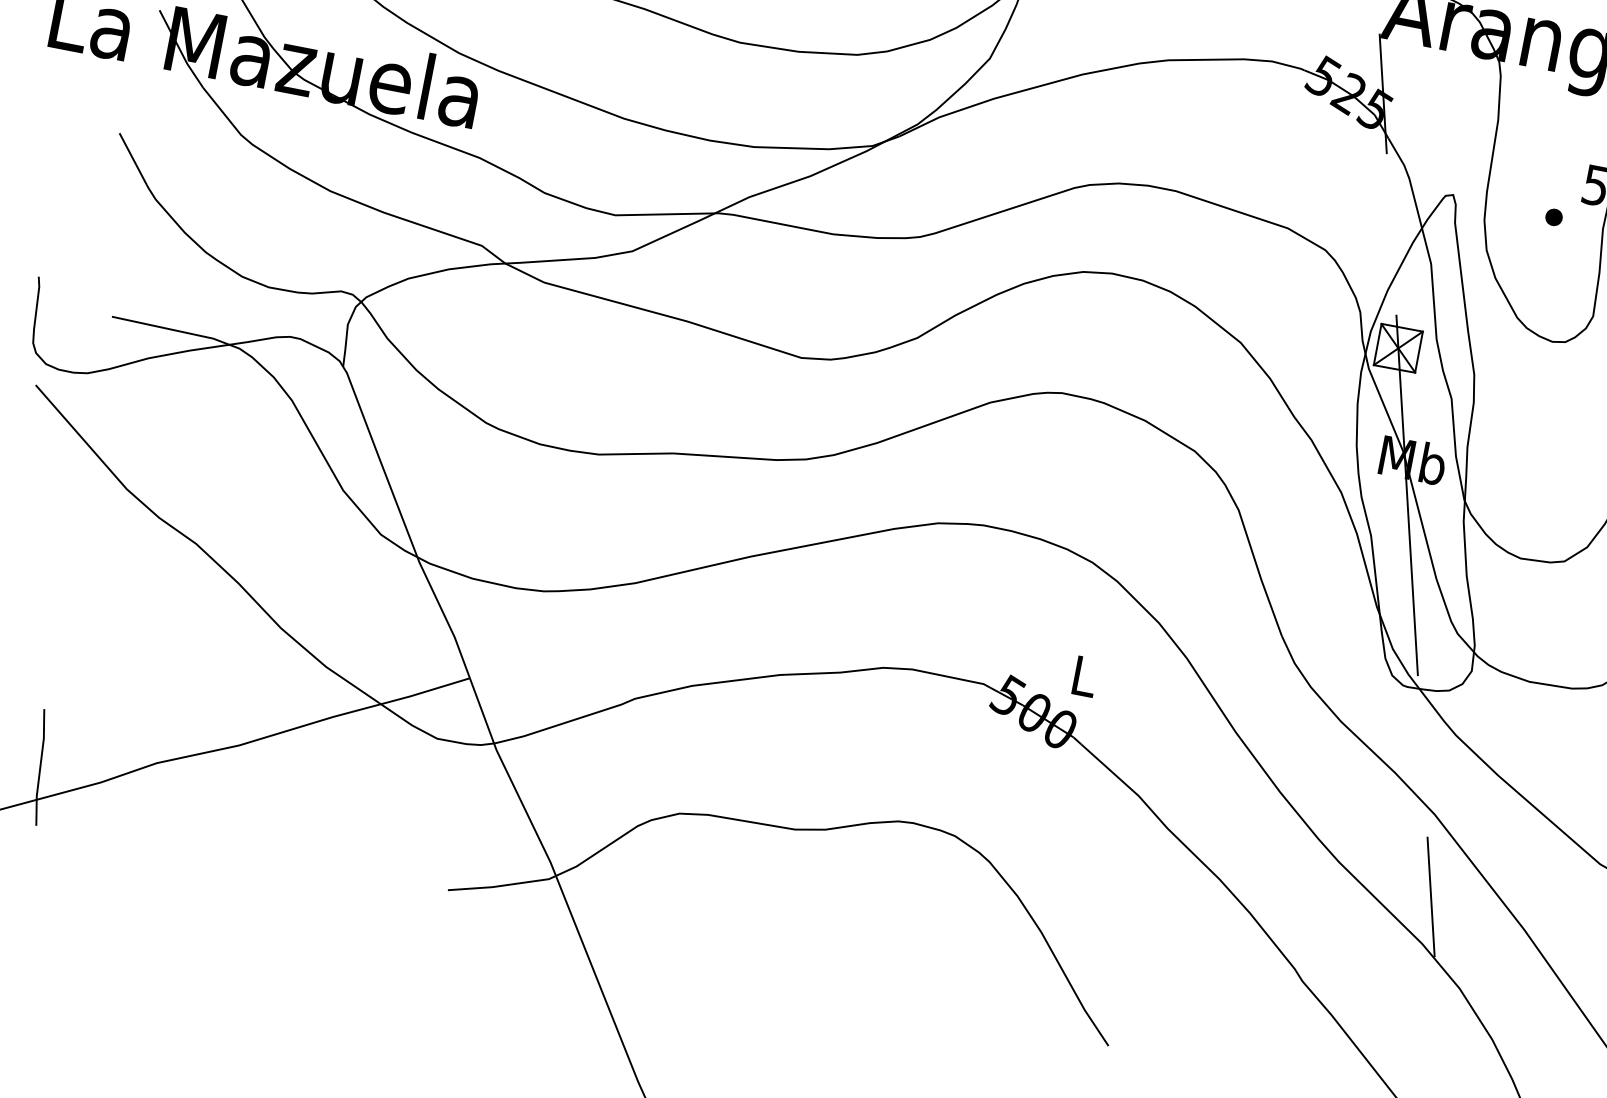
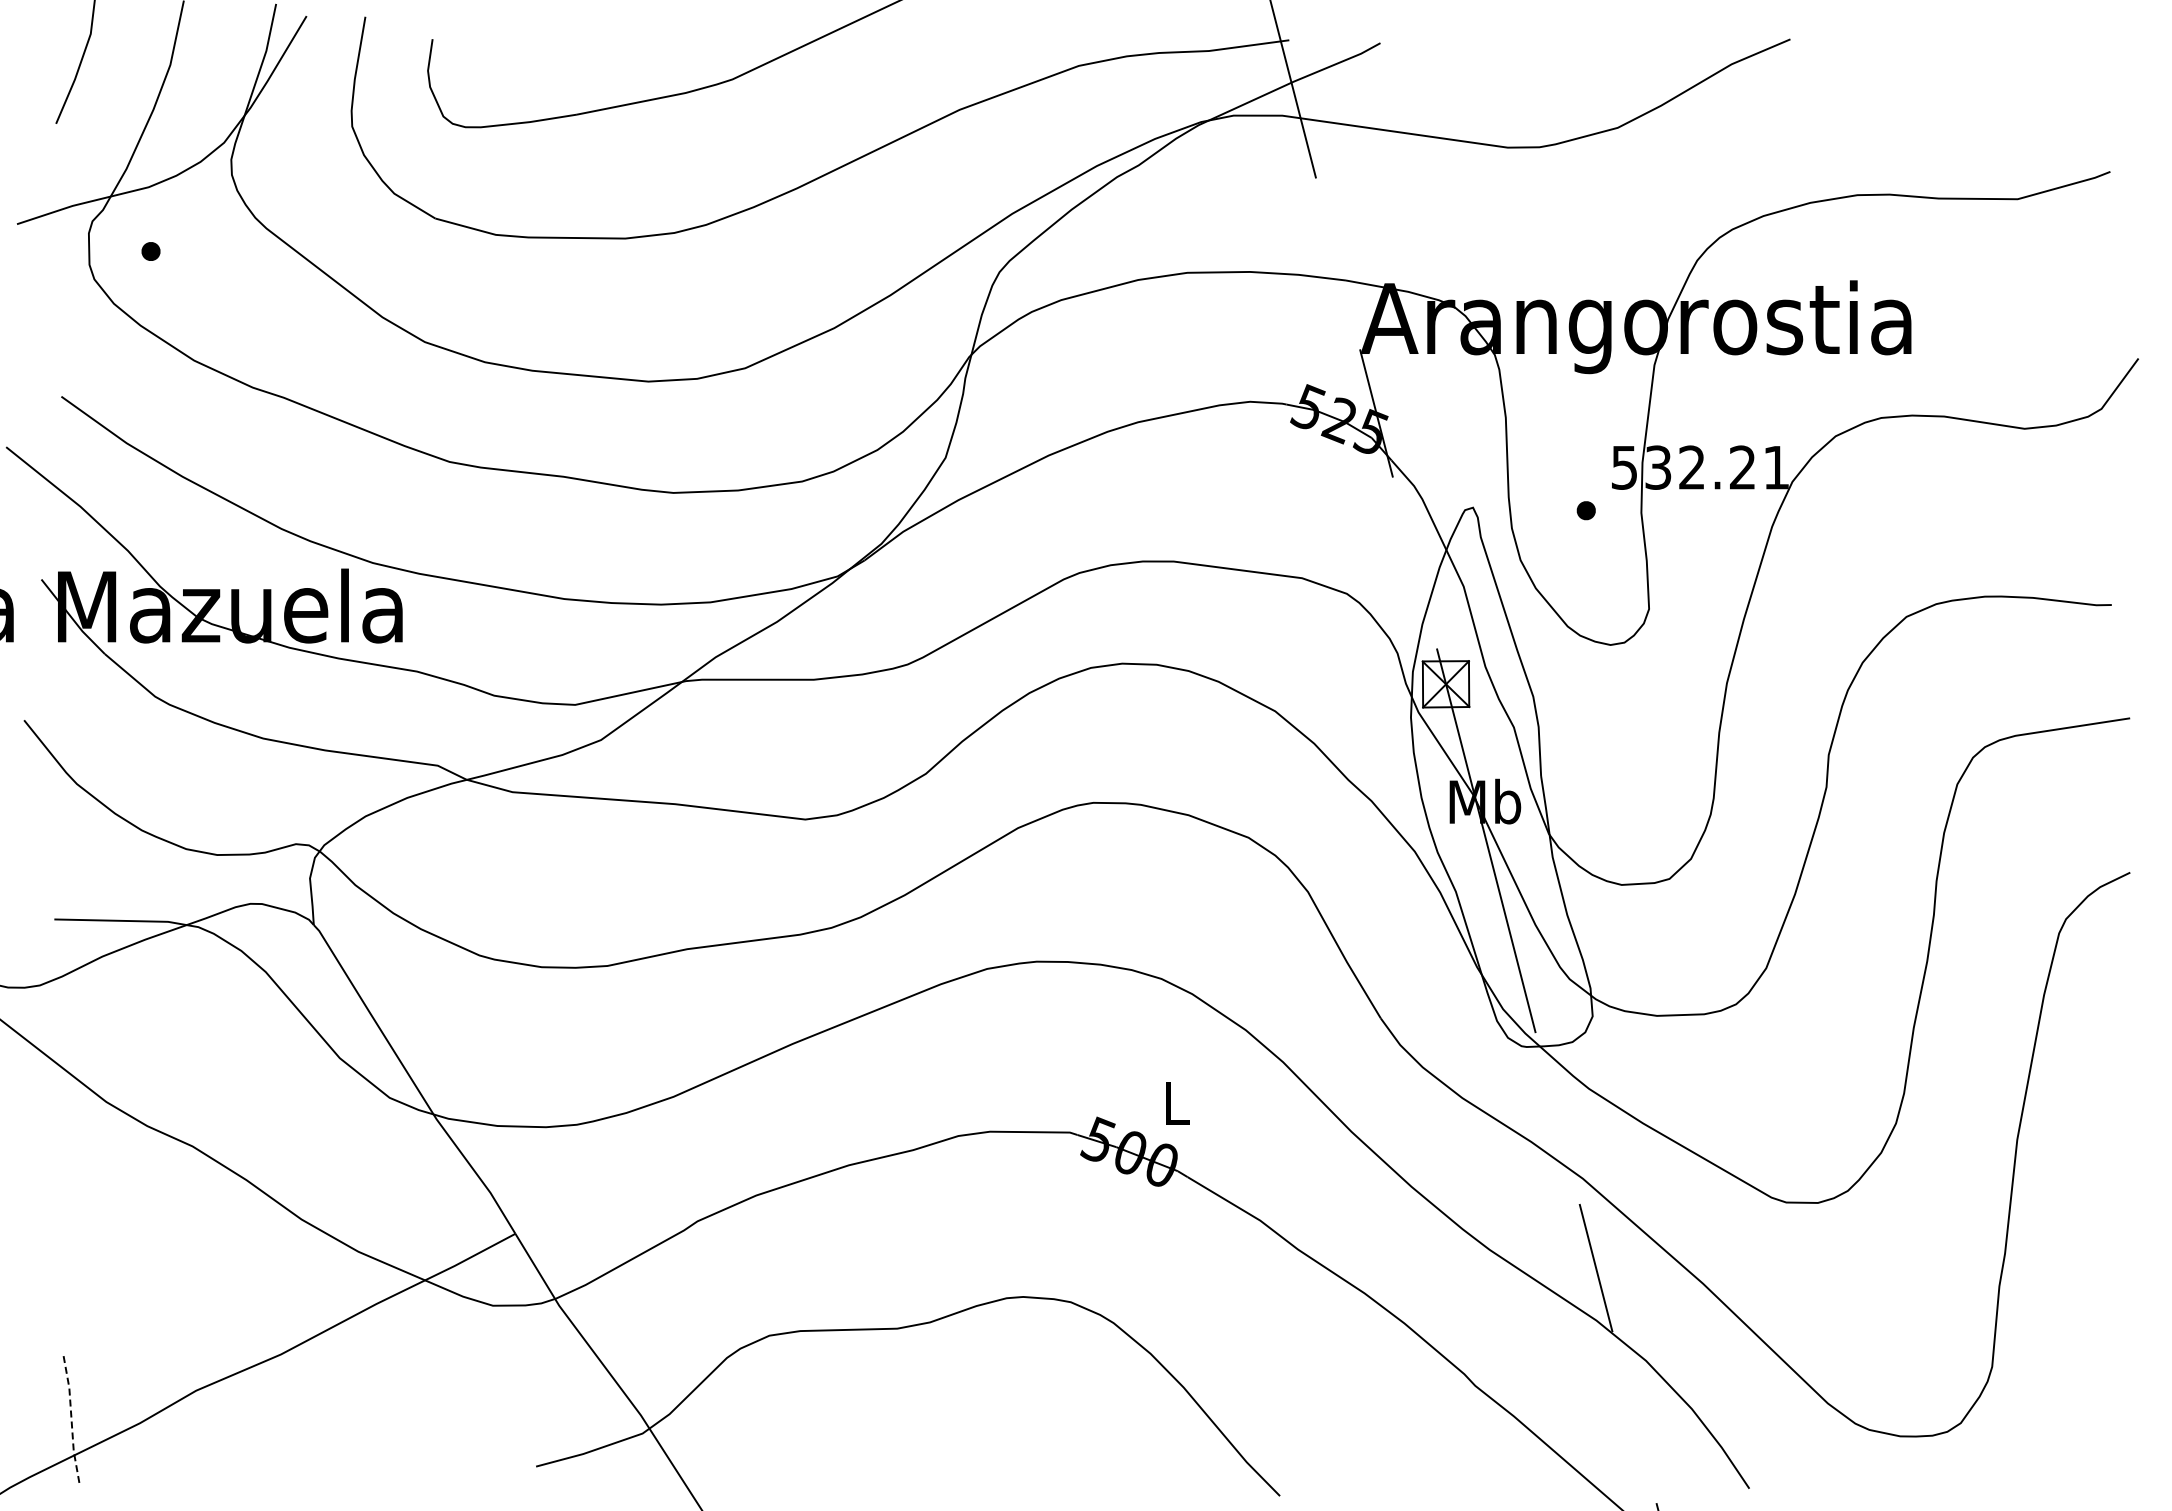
line: (40, 767) -> (71, 1419), solid -> dashed

